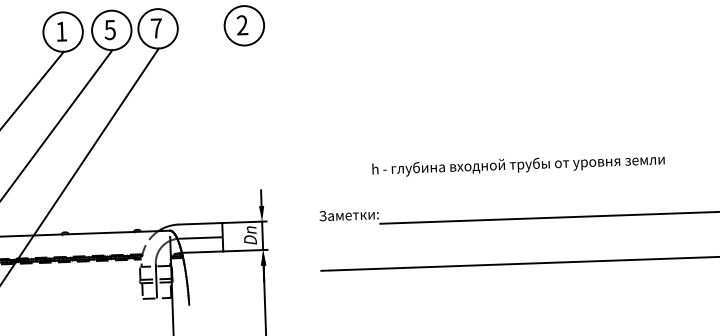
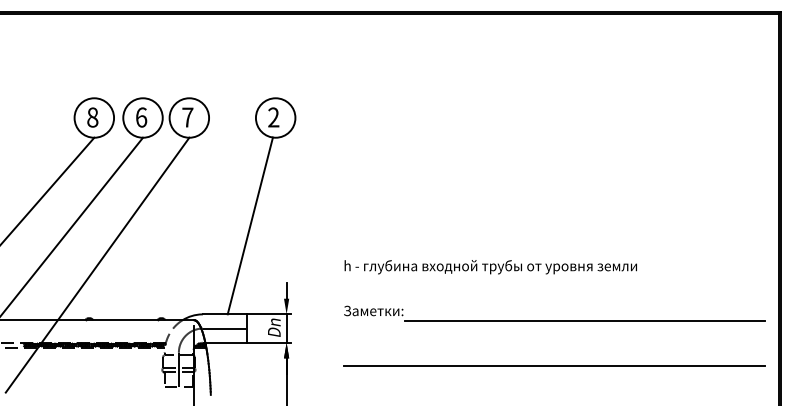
text: (110, 29) -> (141, 117), 5 -> 6
text: (61, 31) -> (92, 117), 1 -> 8
line: (221, 134) -> (249, 225), added
text: (518, 165) -> (490, 267), moved

